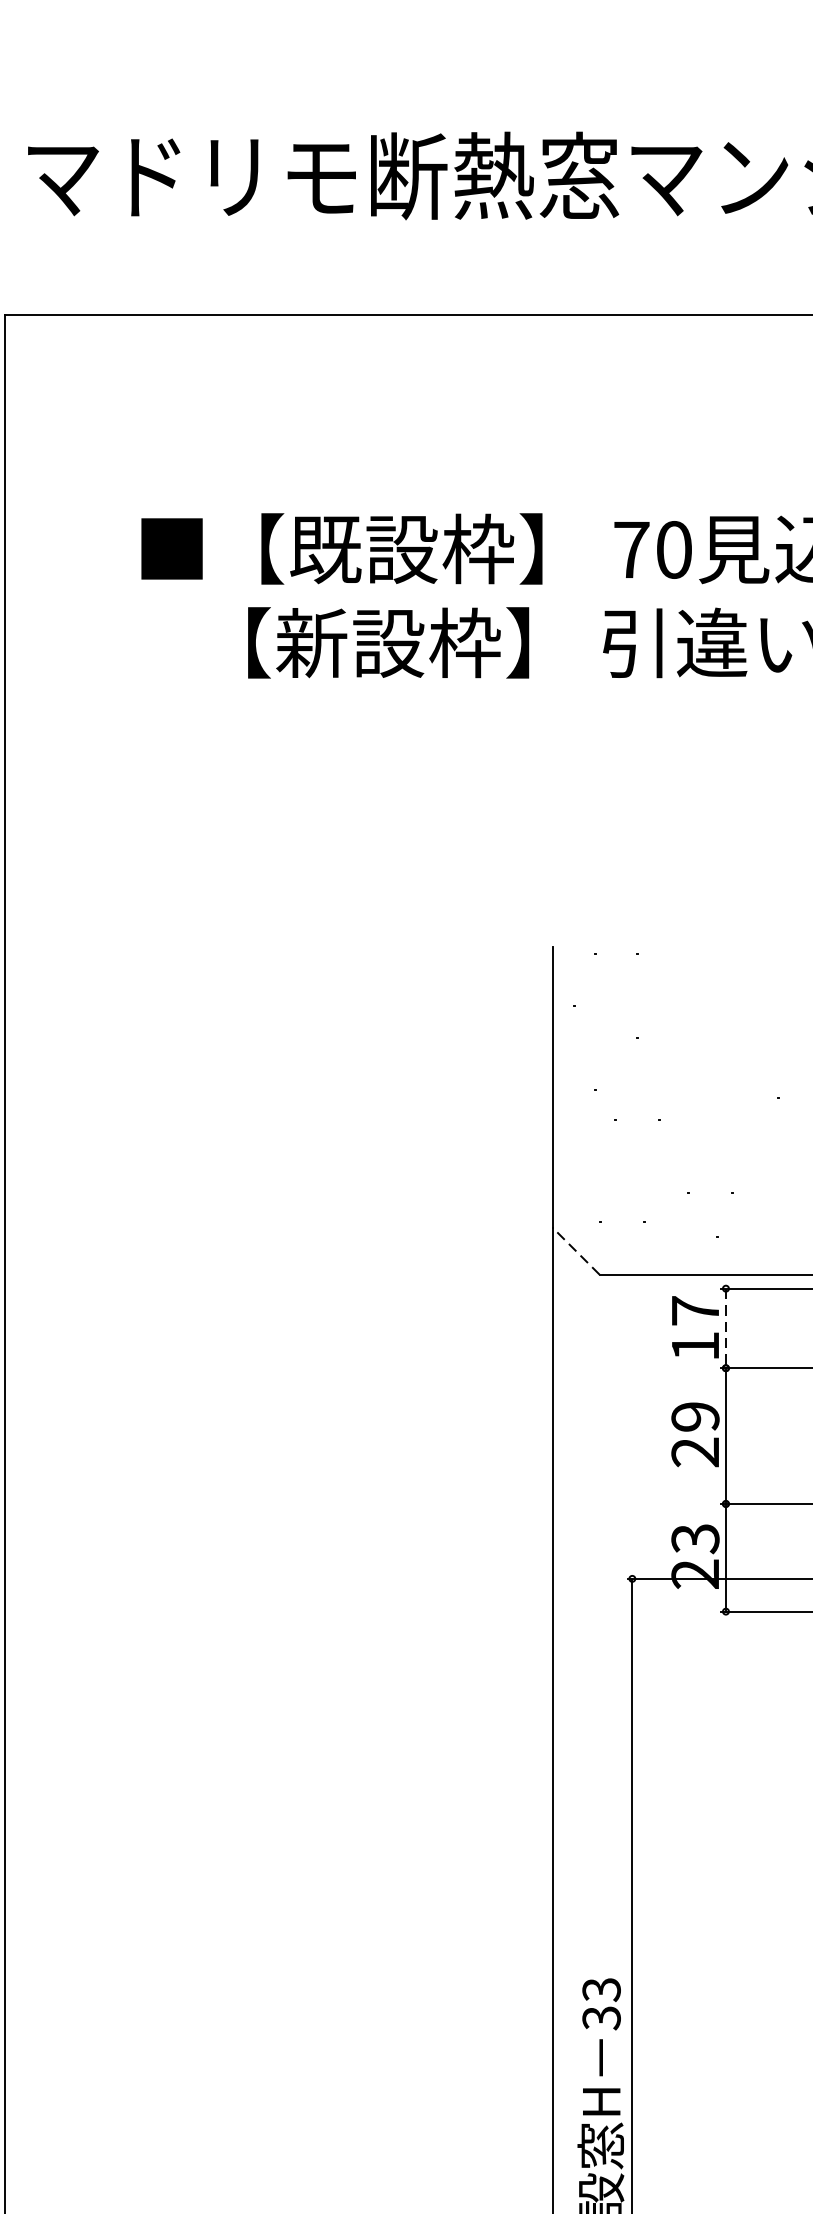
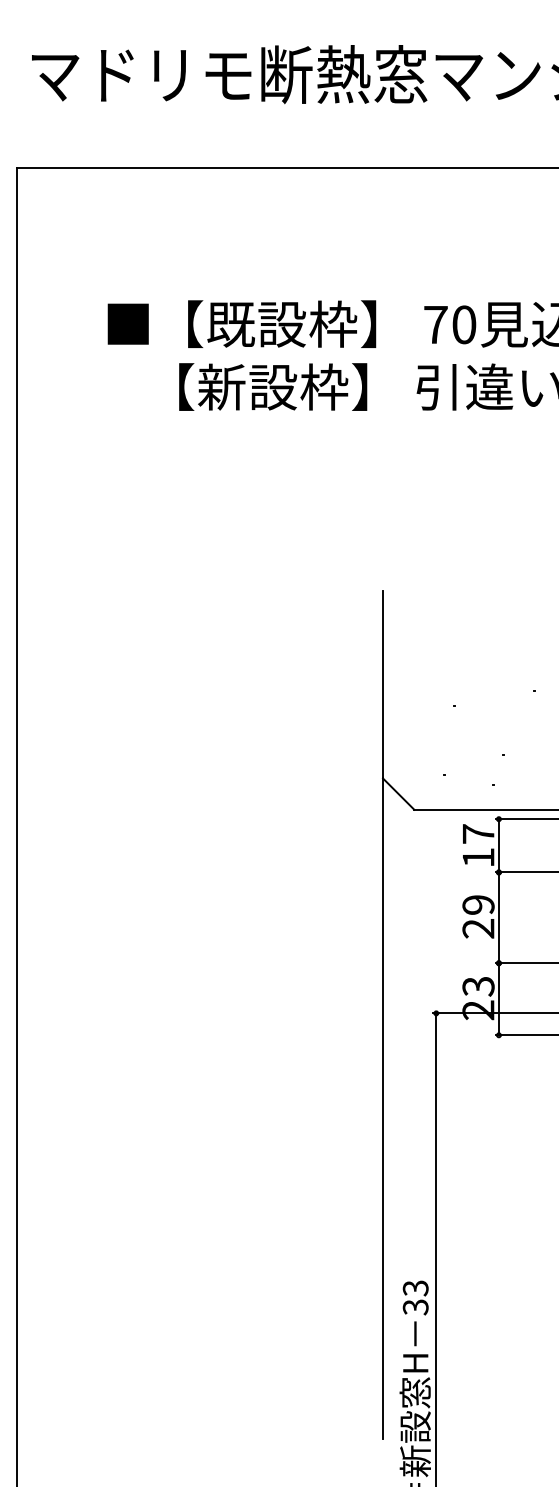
line: (575, 1250) -> (398, 793), dashed -> solid
line: (725, 1327) -> (498, 845), dashed -> solid

